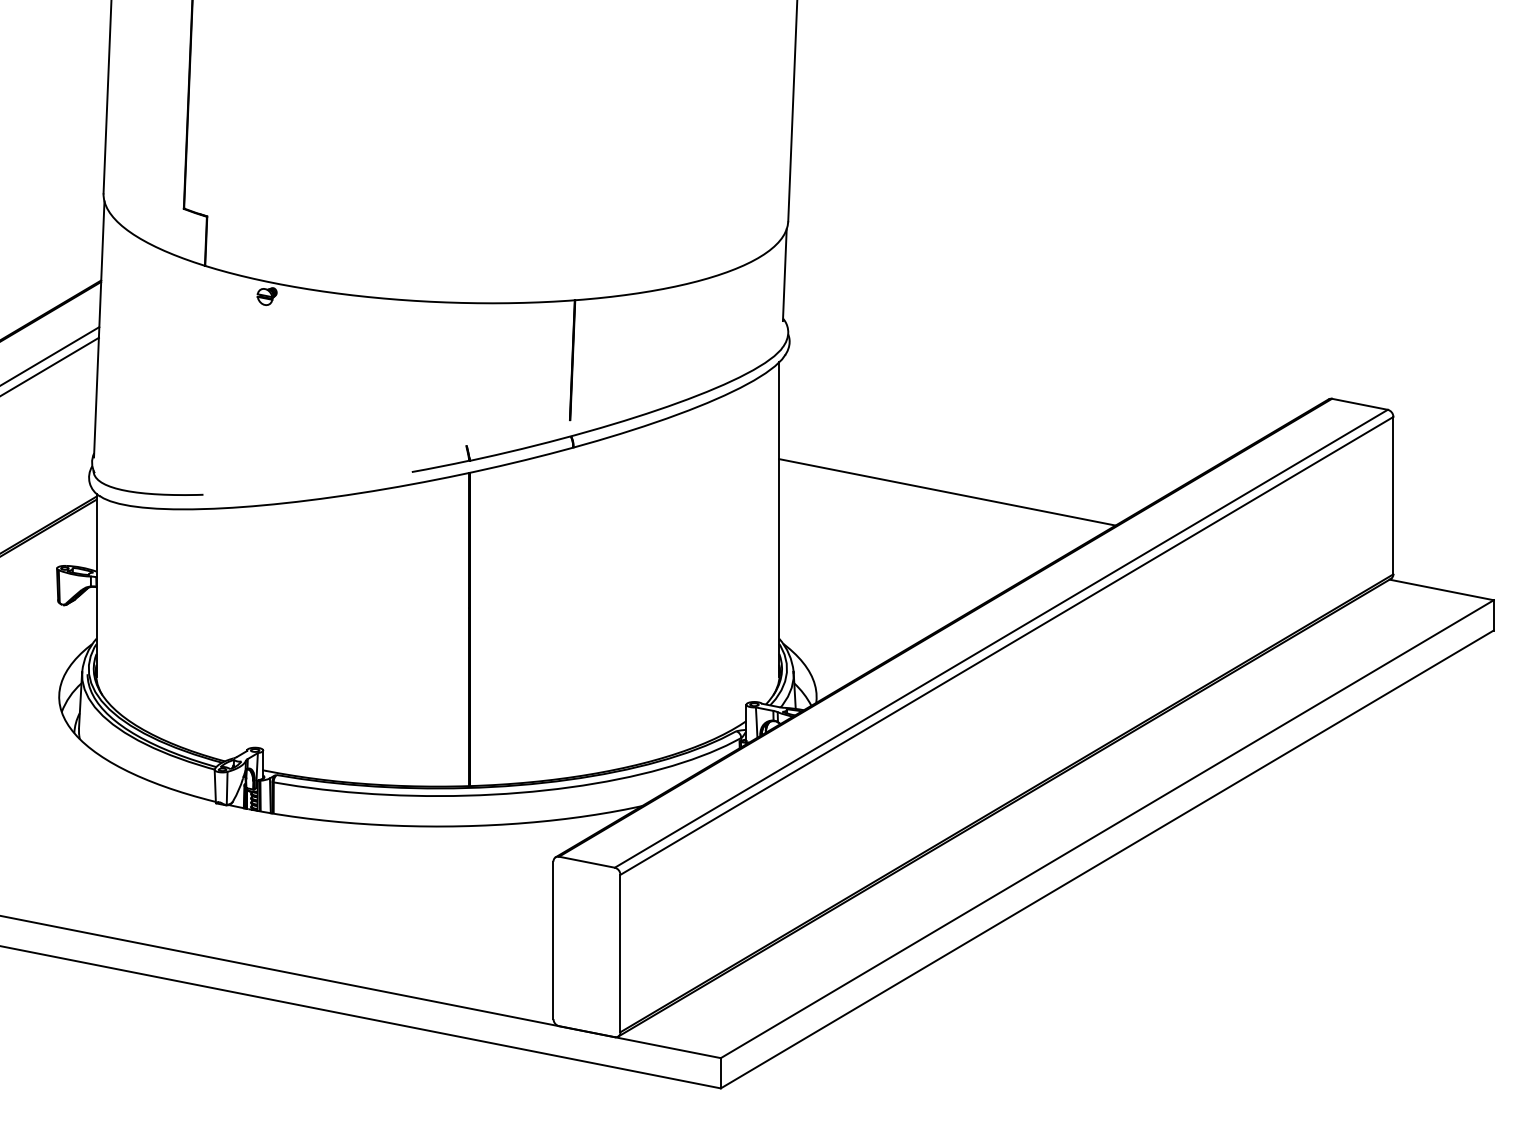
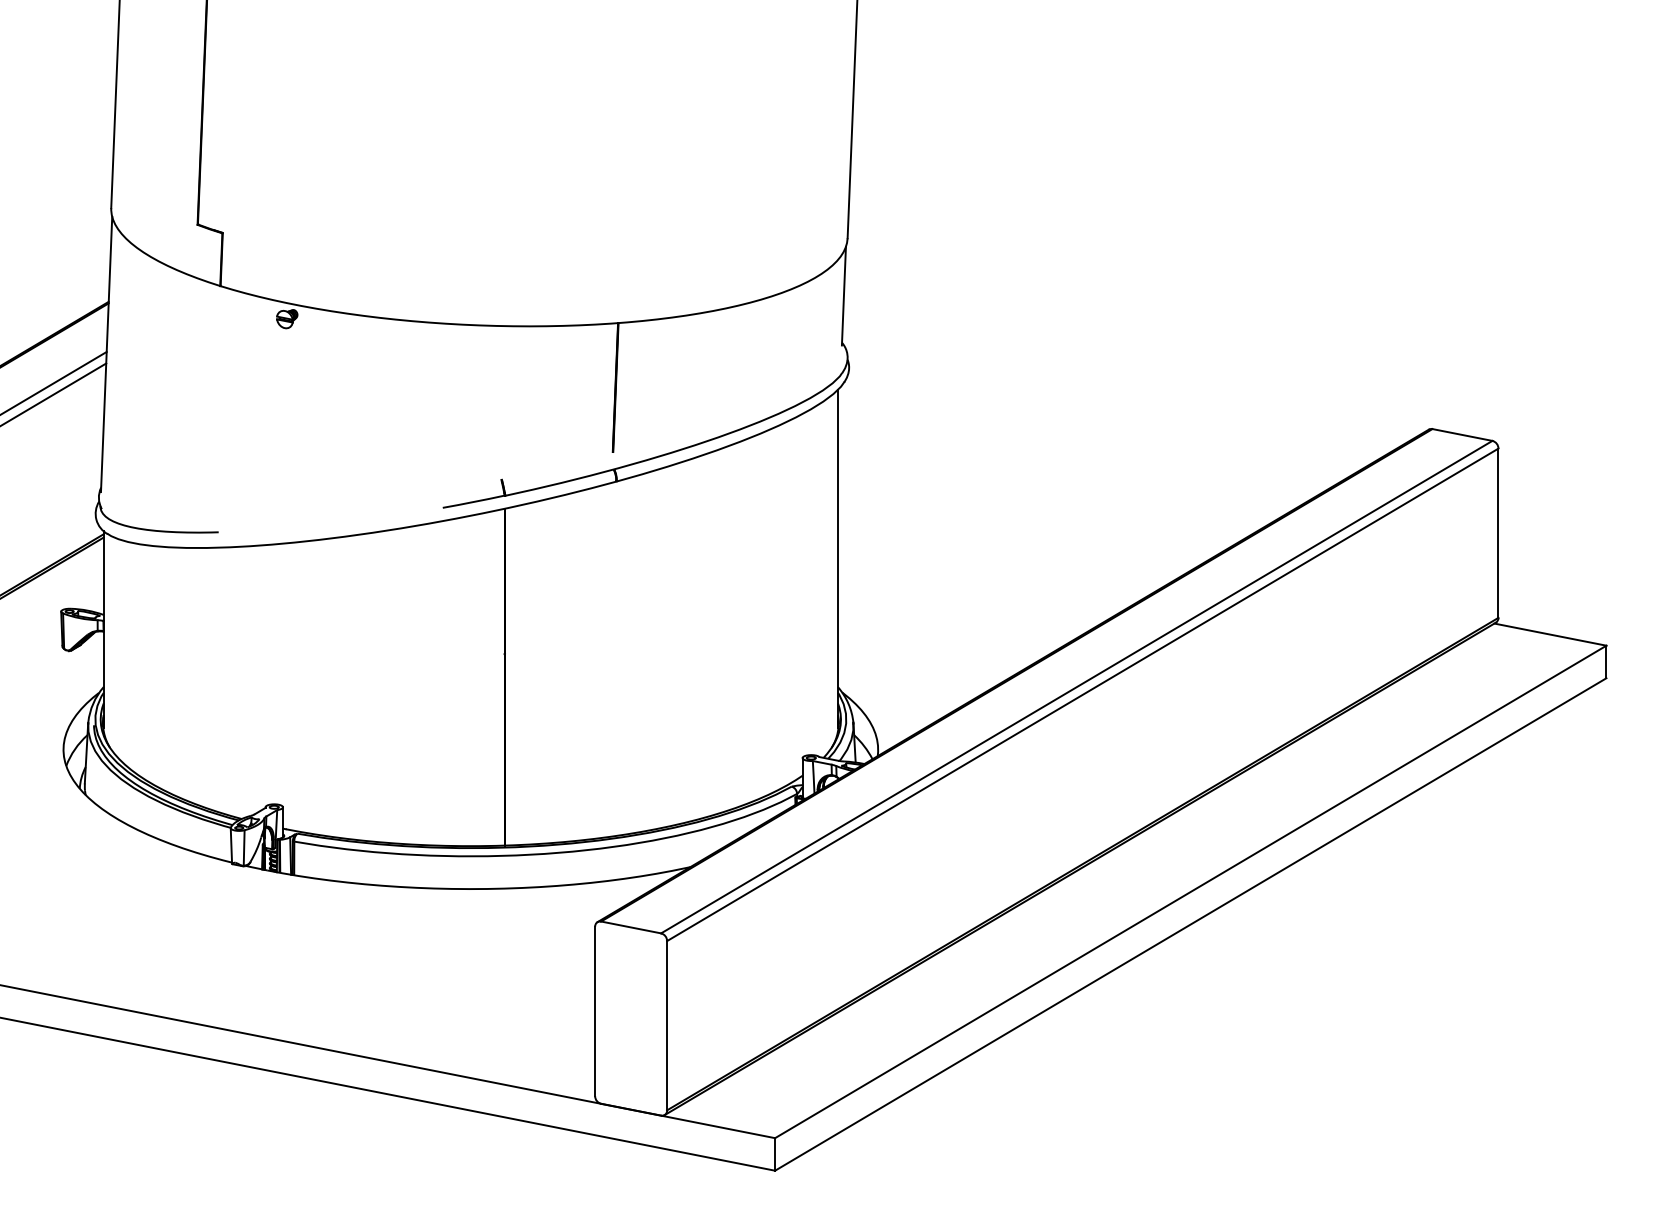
line: (947, 492) -> (1018, 529), removed

